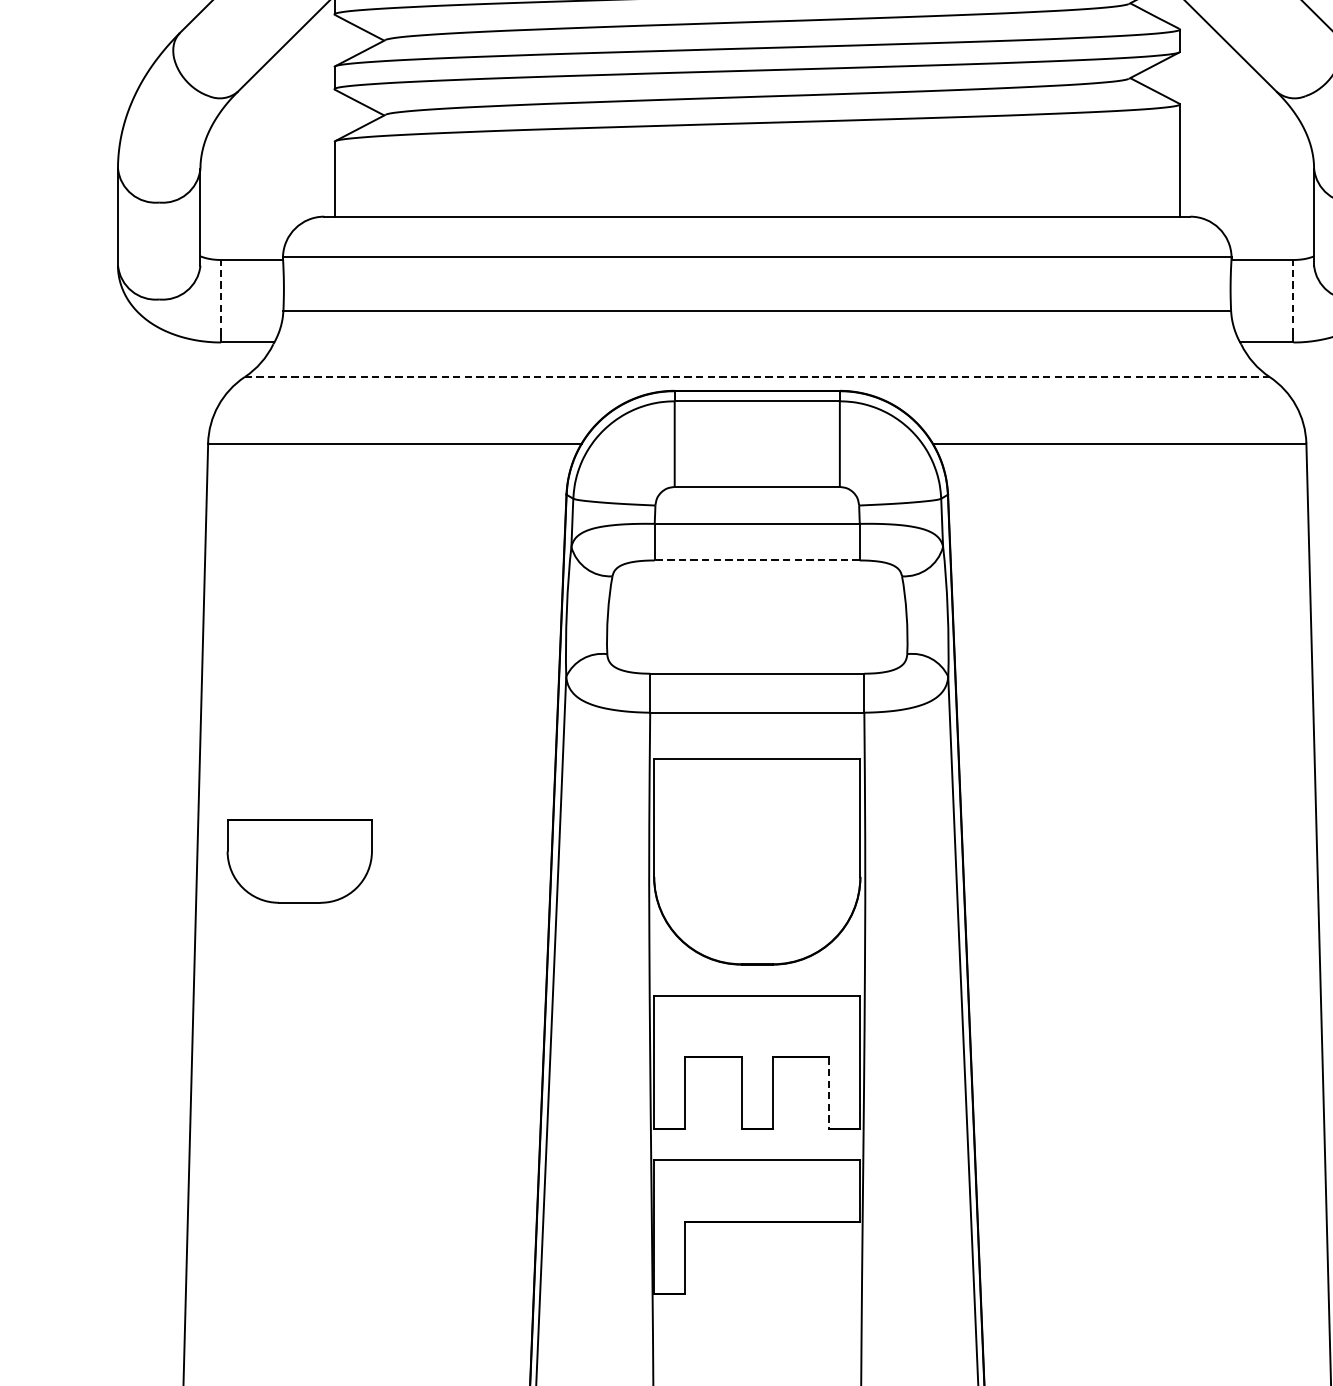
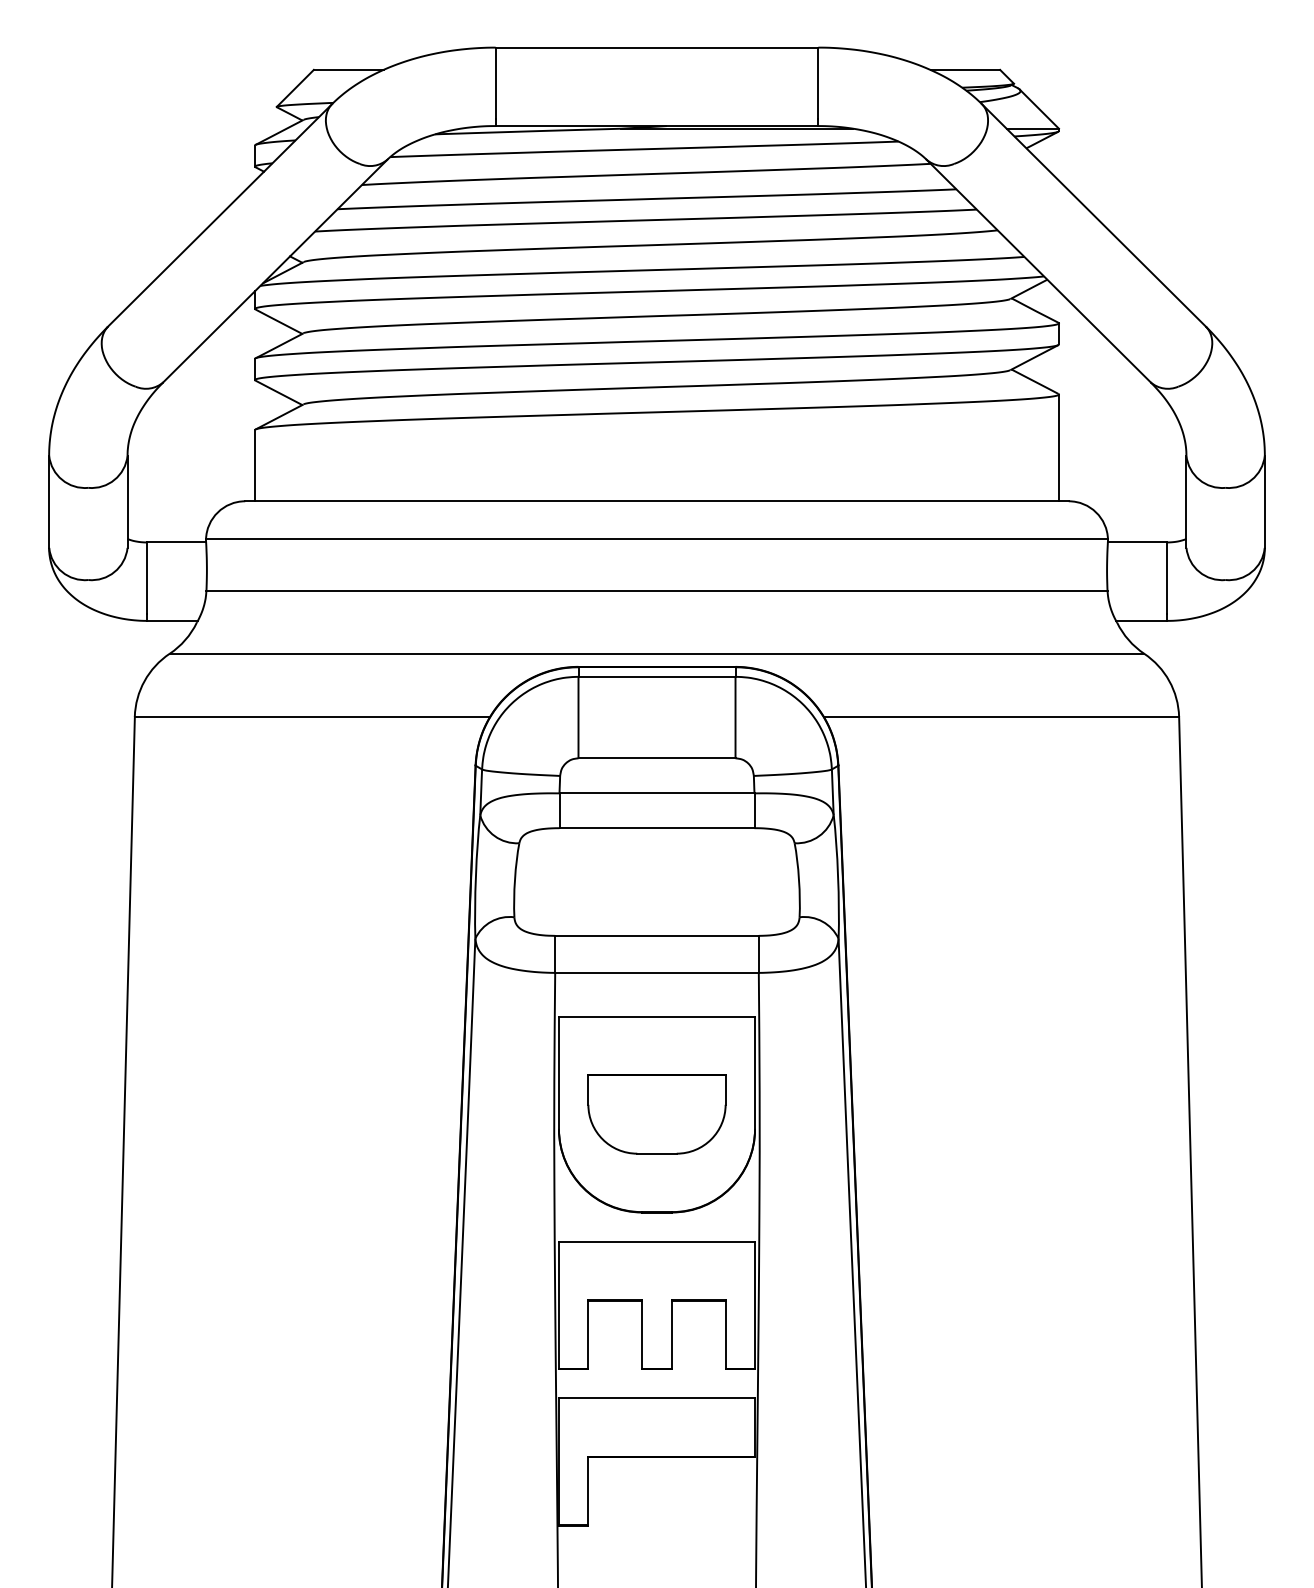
line: (221, 297) -> (147, 578), dashed -> solid
line: (1293, 297) -> (1166, 578), dashed -> solid
line: (757, 376) -> (657, 653), dashed -> solid
line: (756, 560) -> (656, 828), dashed -> solid
part: (299, 861) -> (656, 1114), moved
line: (829, 1094) -> (725, 1335), dashed -> solid

